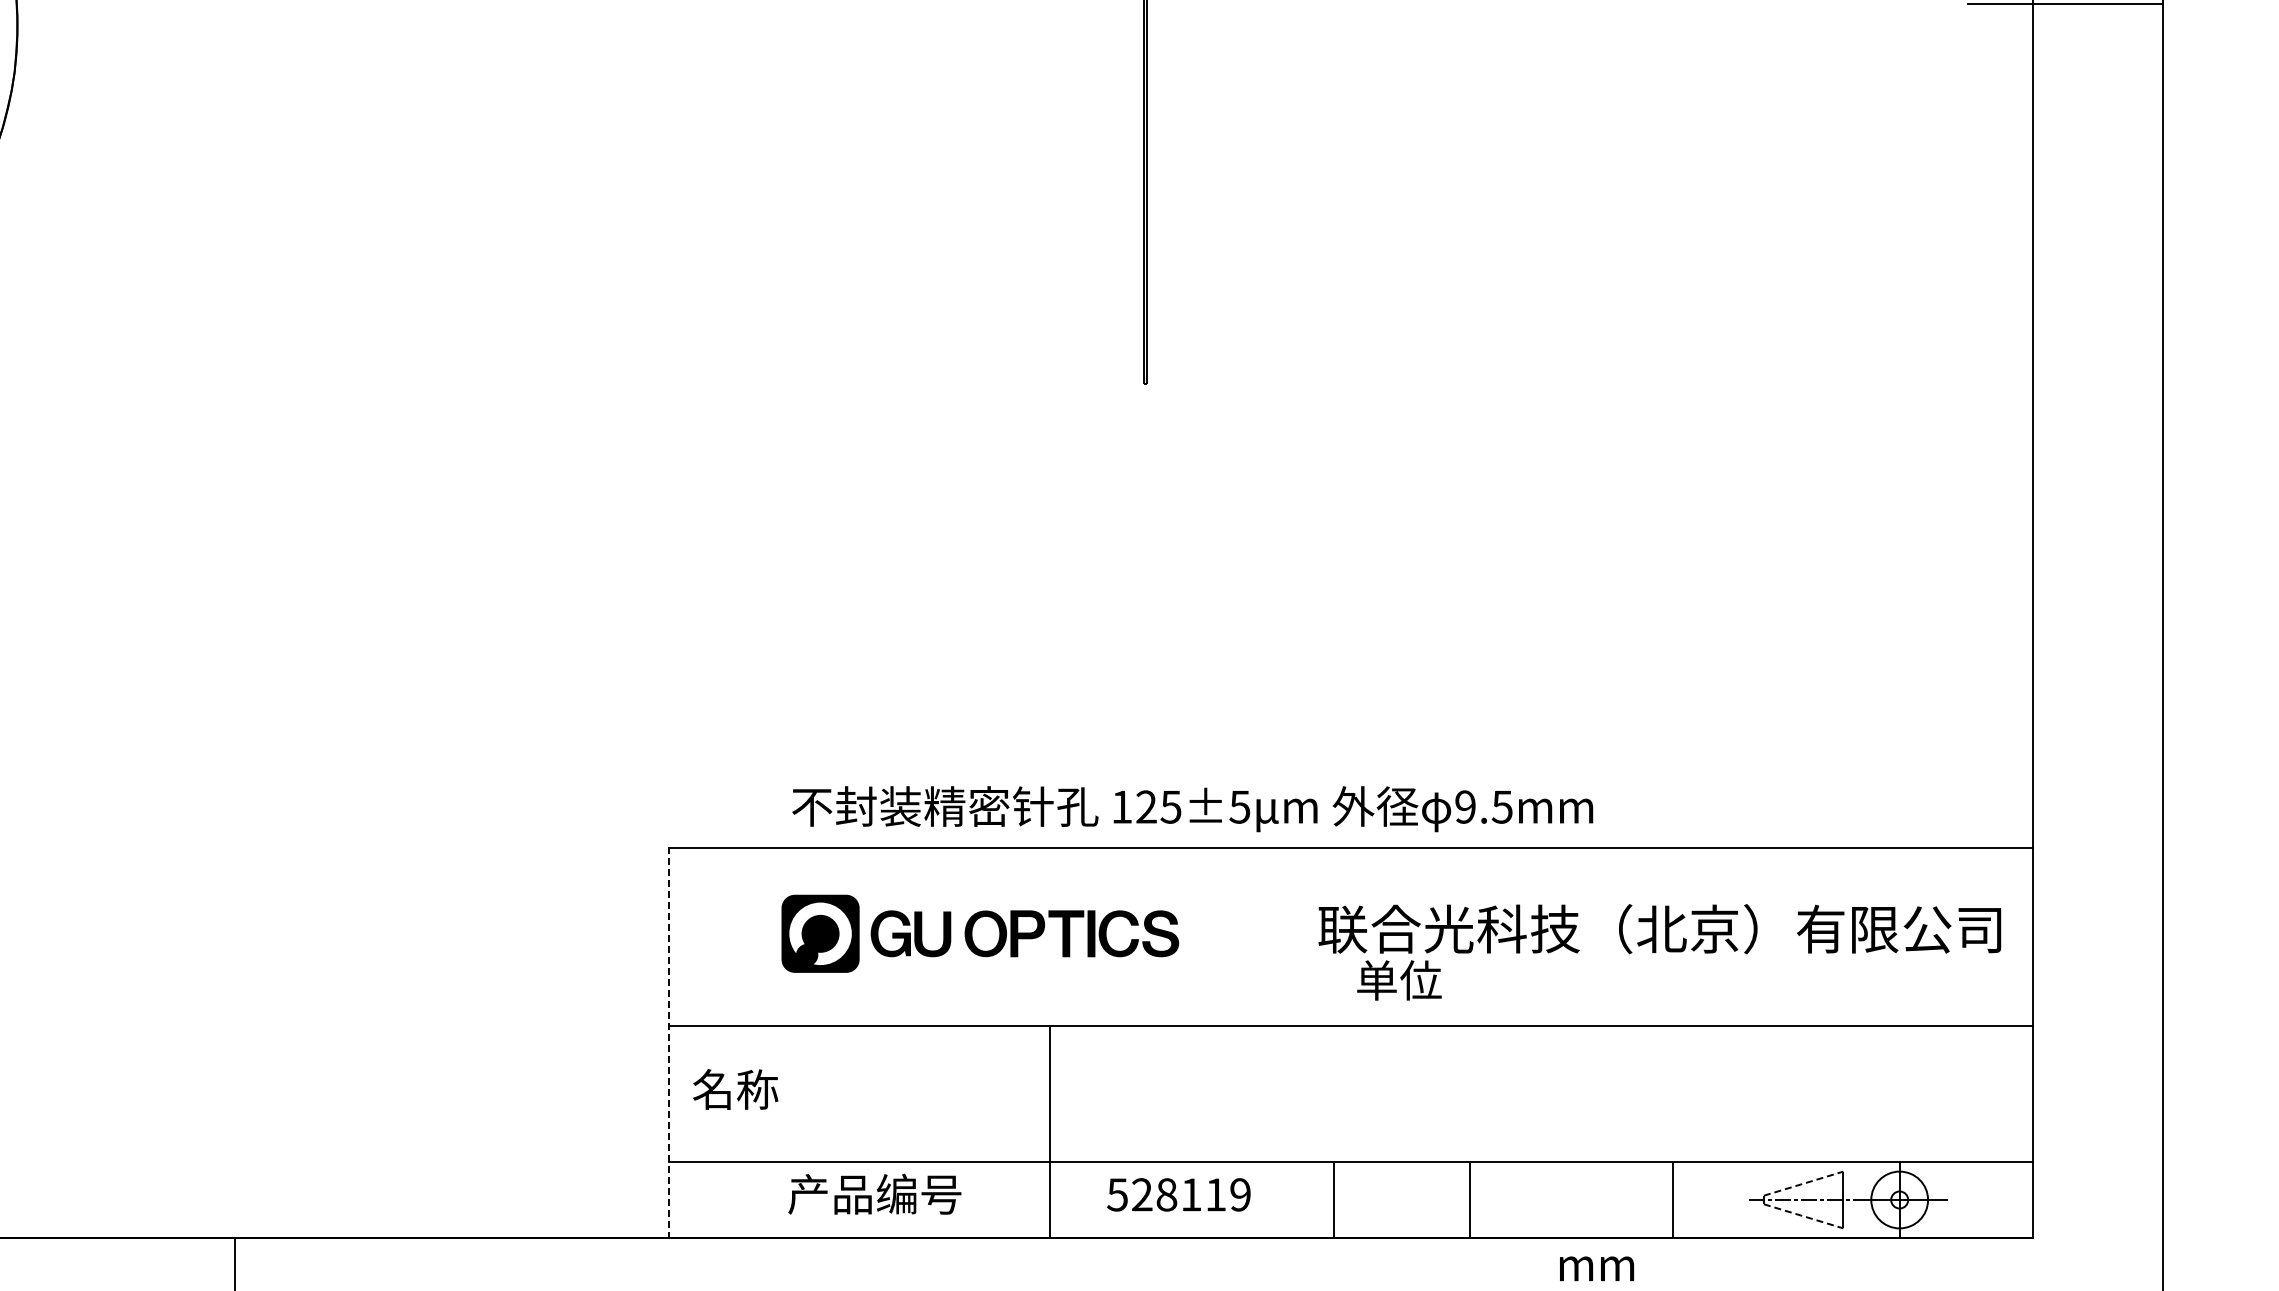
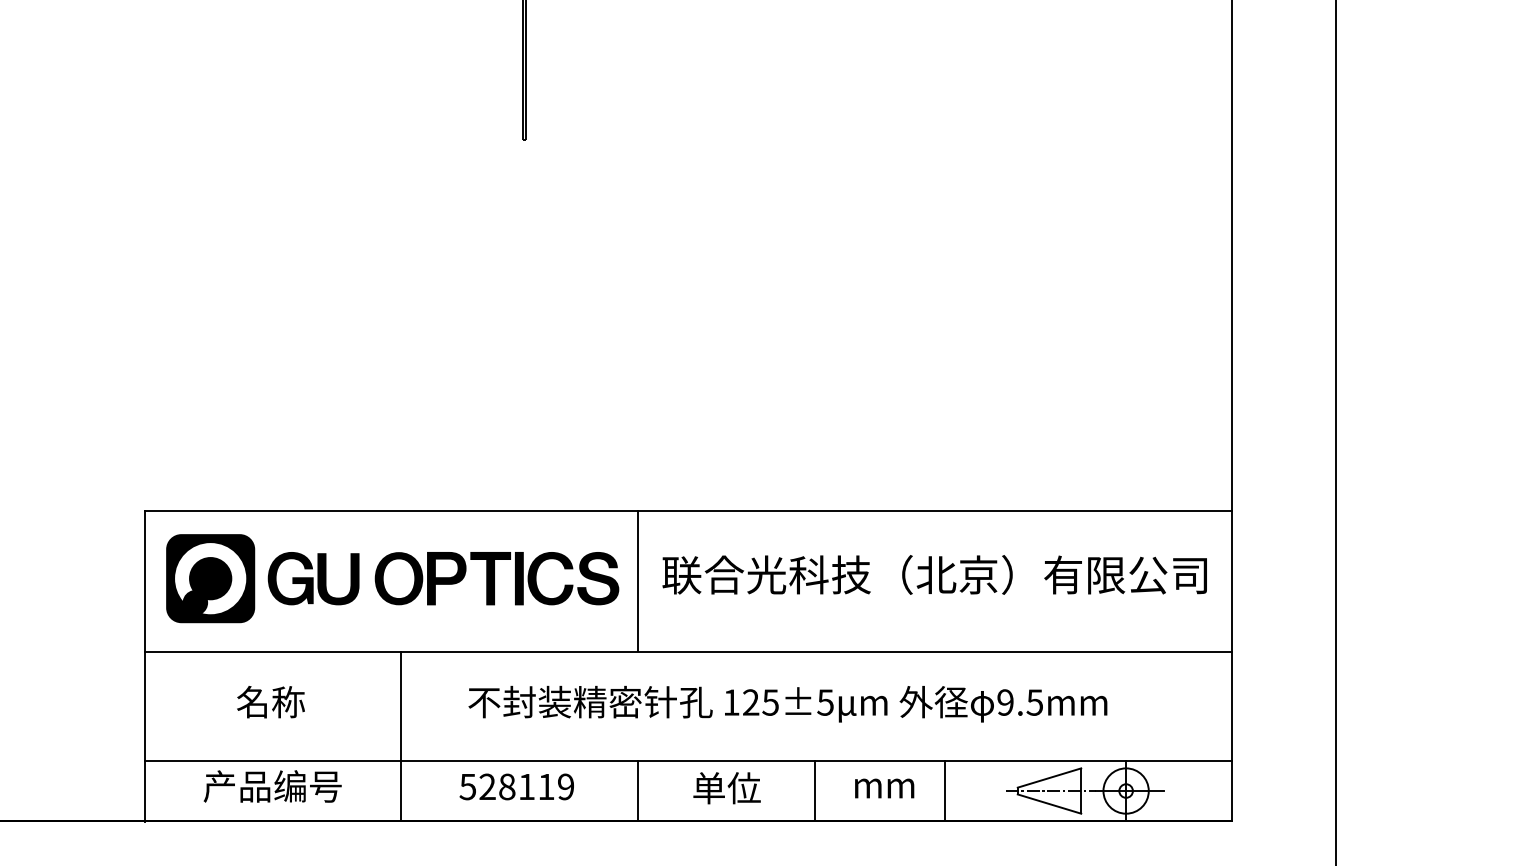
text: (1192, 809) -> (787, 704), moved
part: (980, 933) -> (392, 578), size x1.43
line: (1287, 936) -> (637, 580), added
text: (1399, 980) -> (727, 788), moved
line: (669, 1043) -> (144, 666), dashed -> solid
text: (735, 1089) -> (270, 702), moved
line: (1049, 1131) -> (400, 736), moved
line: (1803, 1183) -> (1049, 777), dashed -> solid
text: (874, 1193) -> (272, 785), moved
text: (1178, 1194) -> (516, 786), moved
line: (1333, 1199) -> (637, 790), moved
line: (1469, 1199) -> (814, 790), moved
line: (1803, 1216) -> (1049, 804), dashed -> solid
text: (1596, 1268) -> (884, 788), moved

